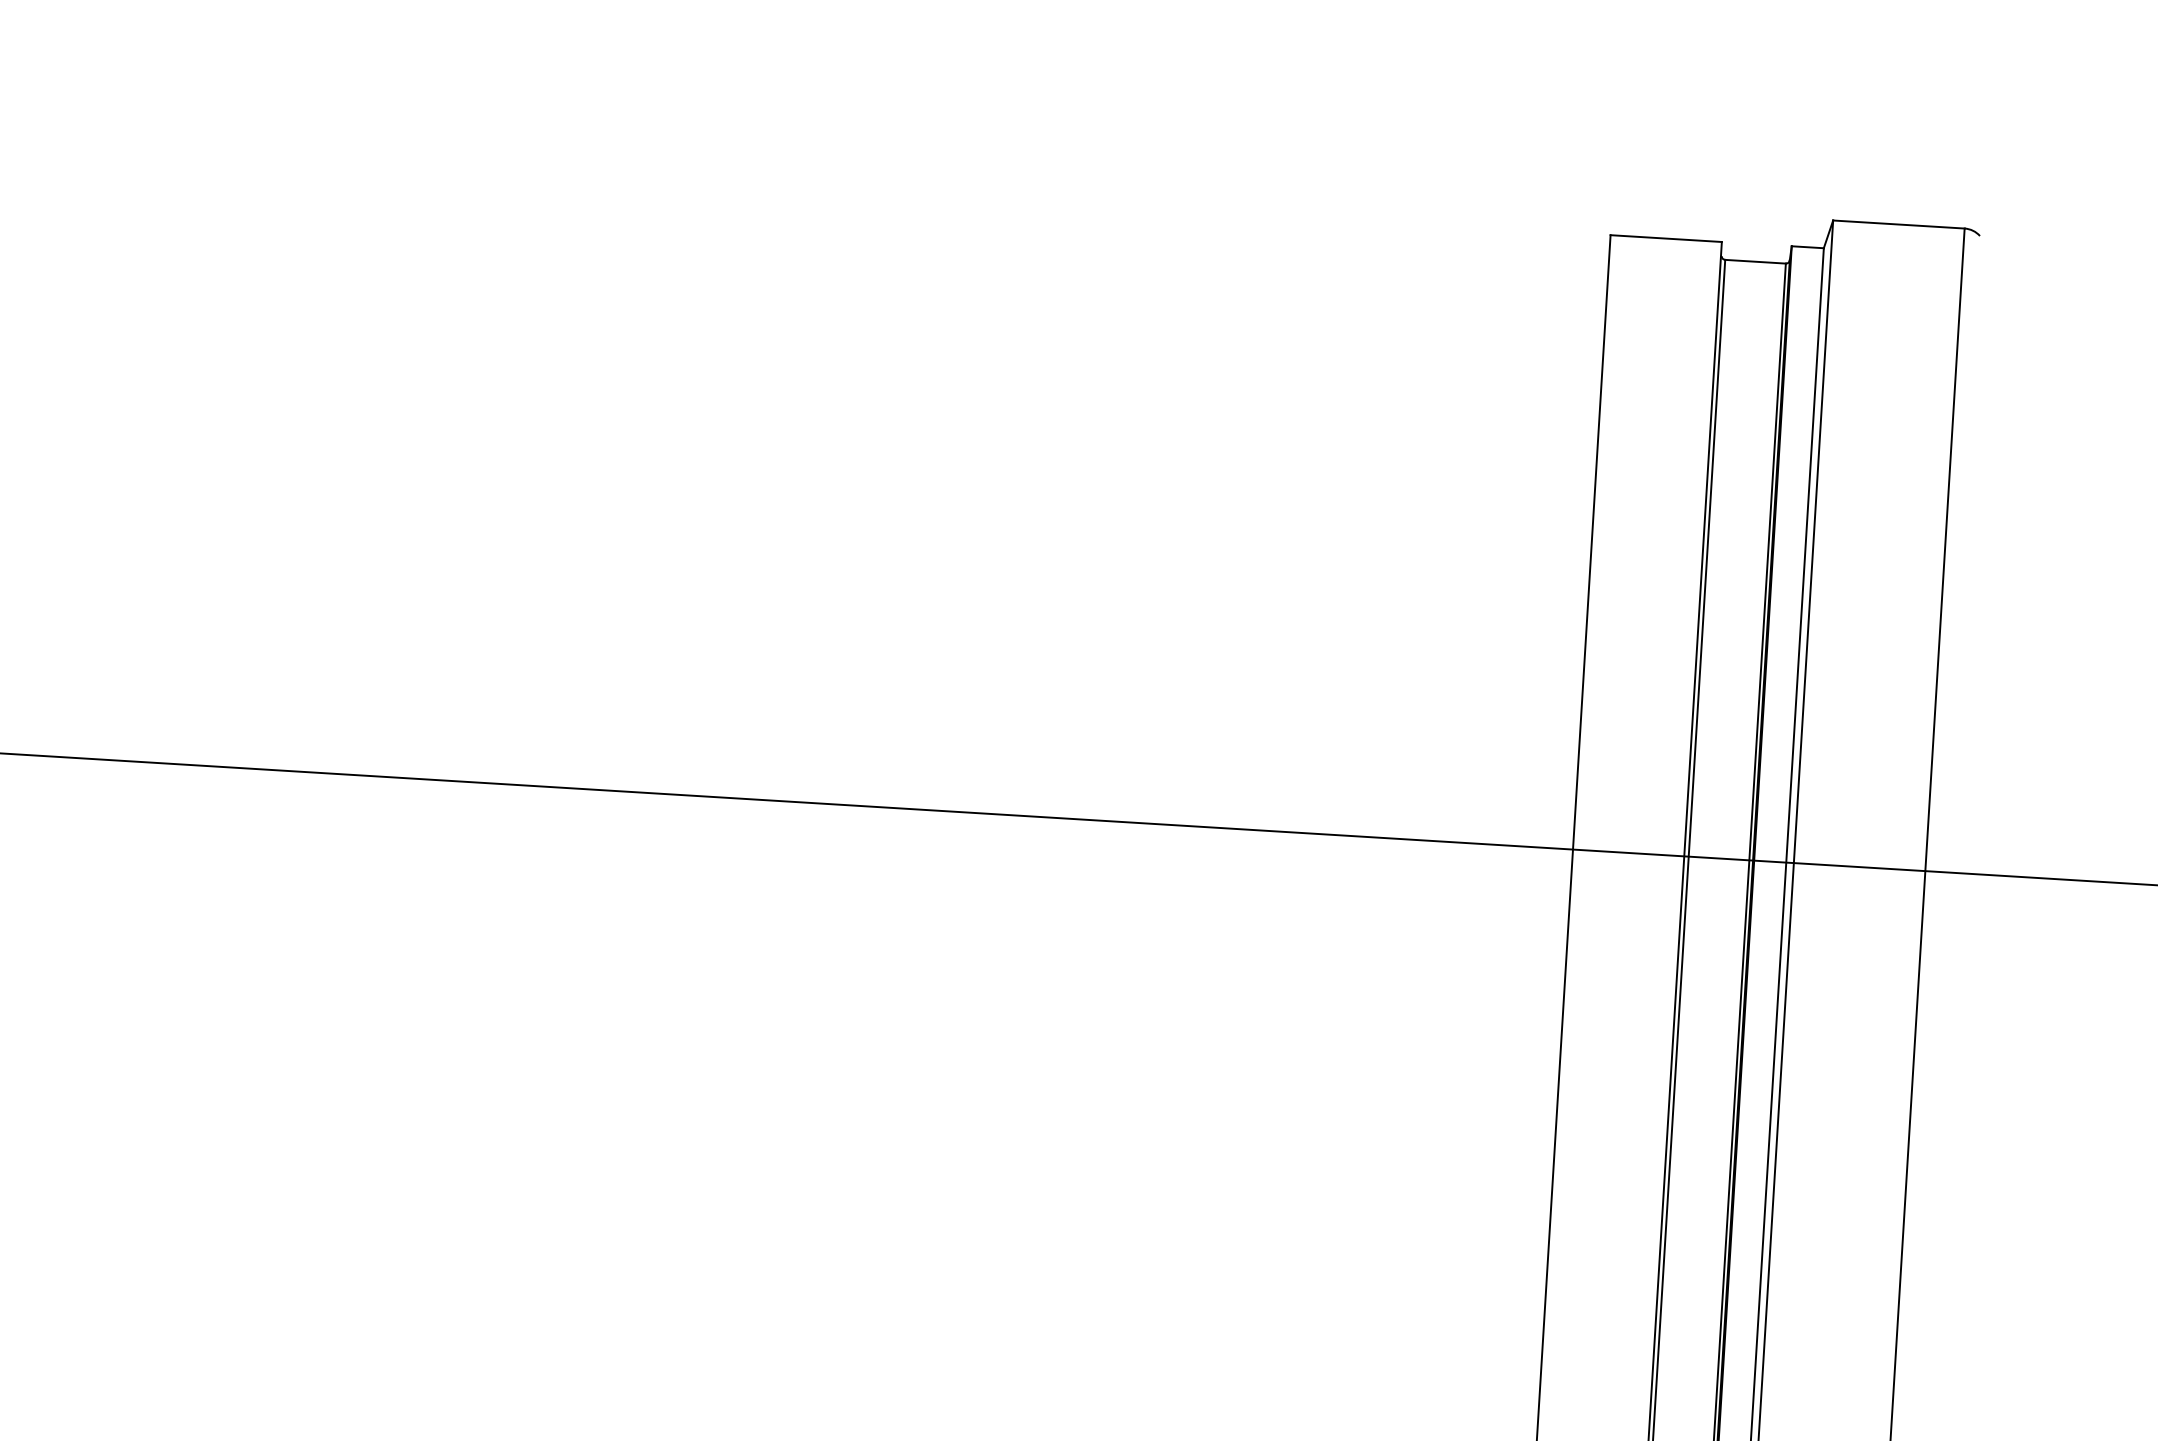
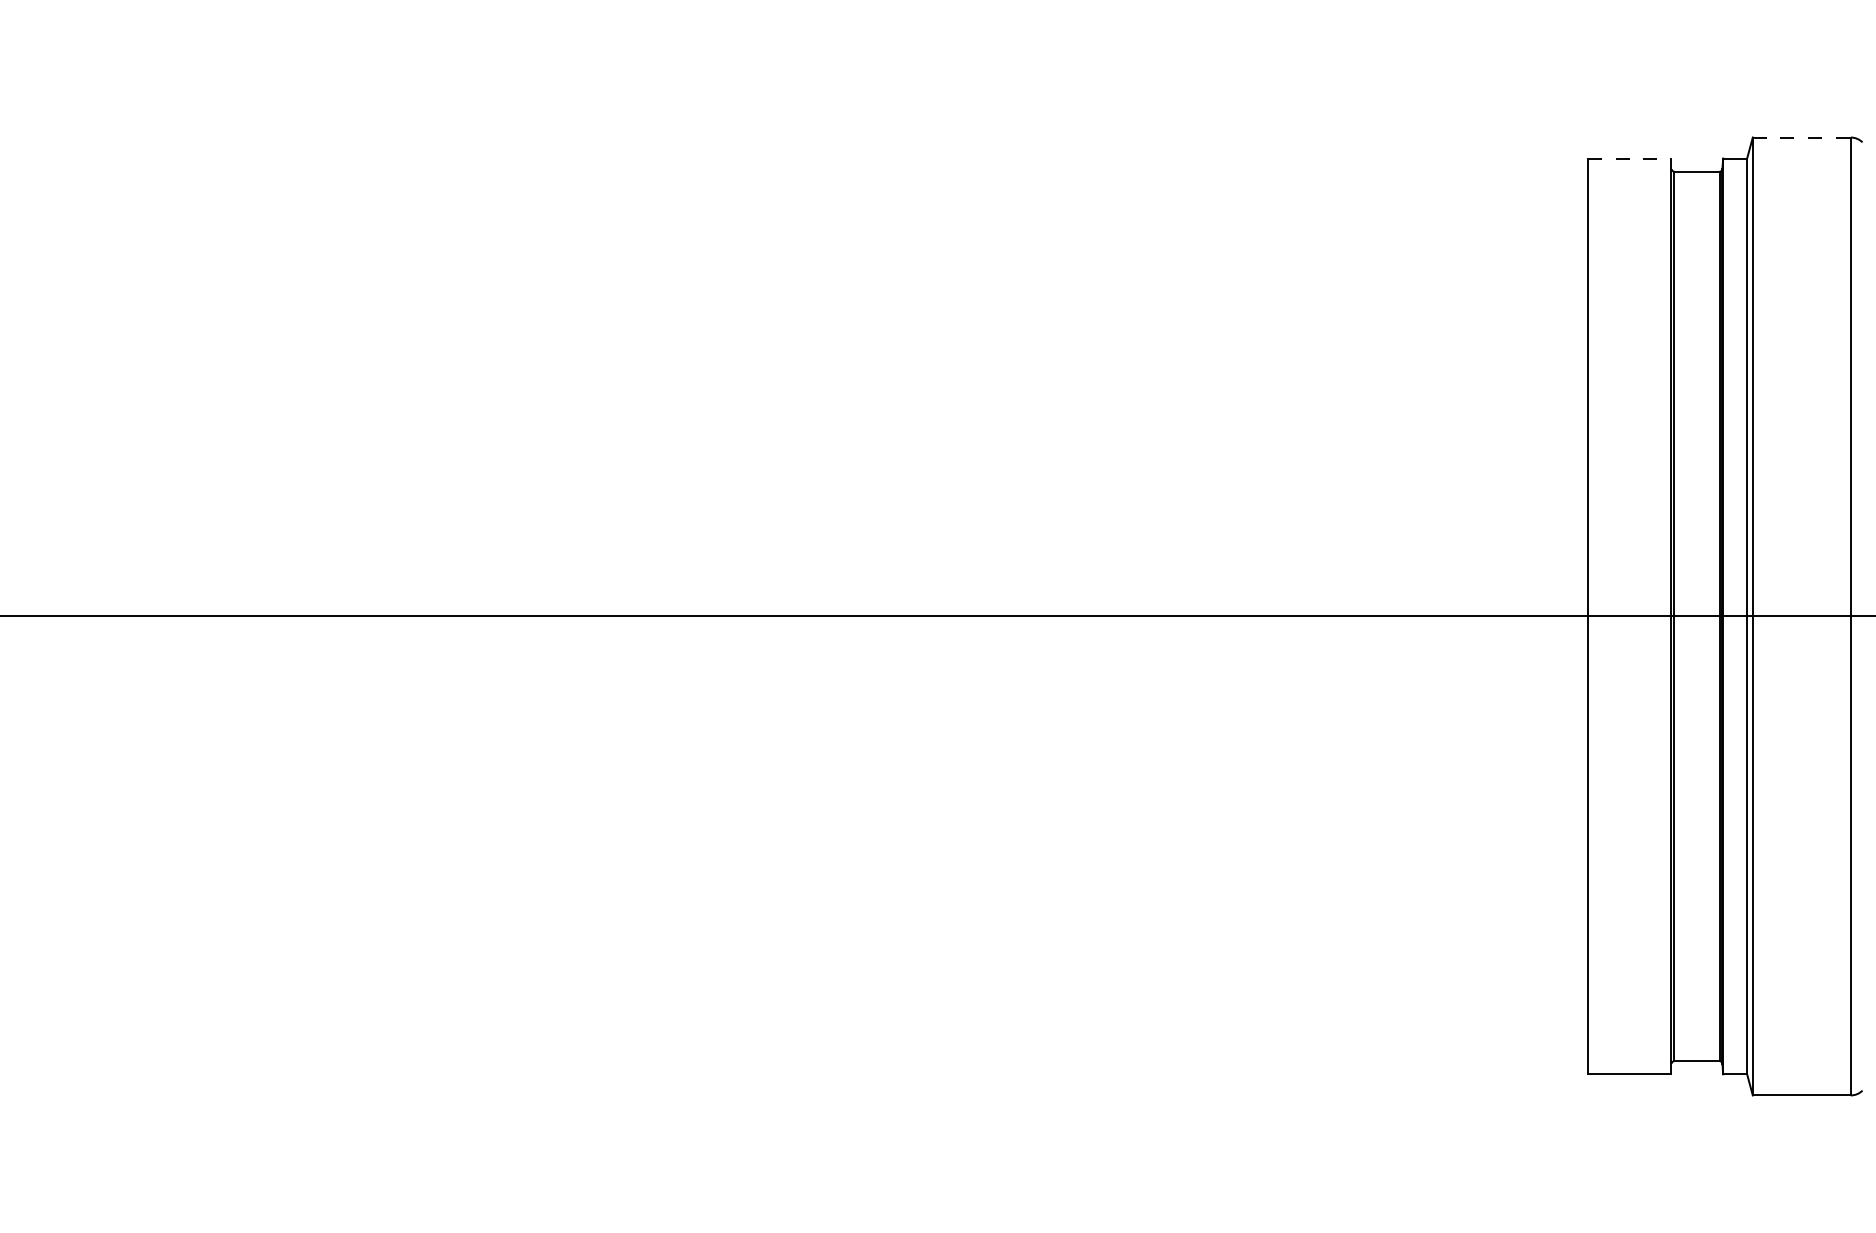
line: (1899, 224) -> (1802, 137), solid -> dashed
line: (1667, 238) -> (1630, 158), solid -> dashed

